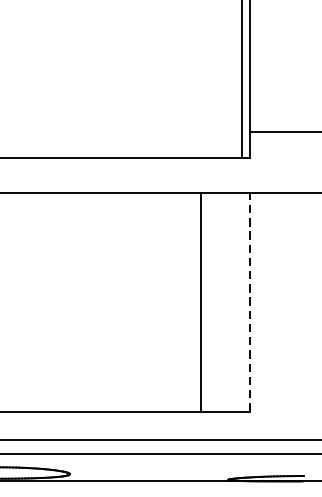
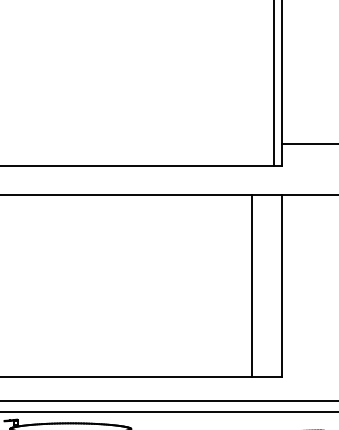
line: (201, 301) -> (252, 285), moved
line: (250, 302) -> (281, 286), dashed -> solid

